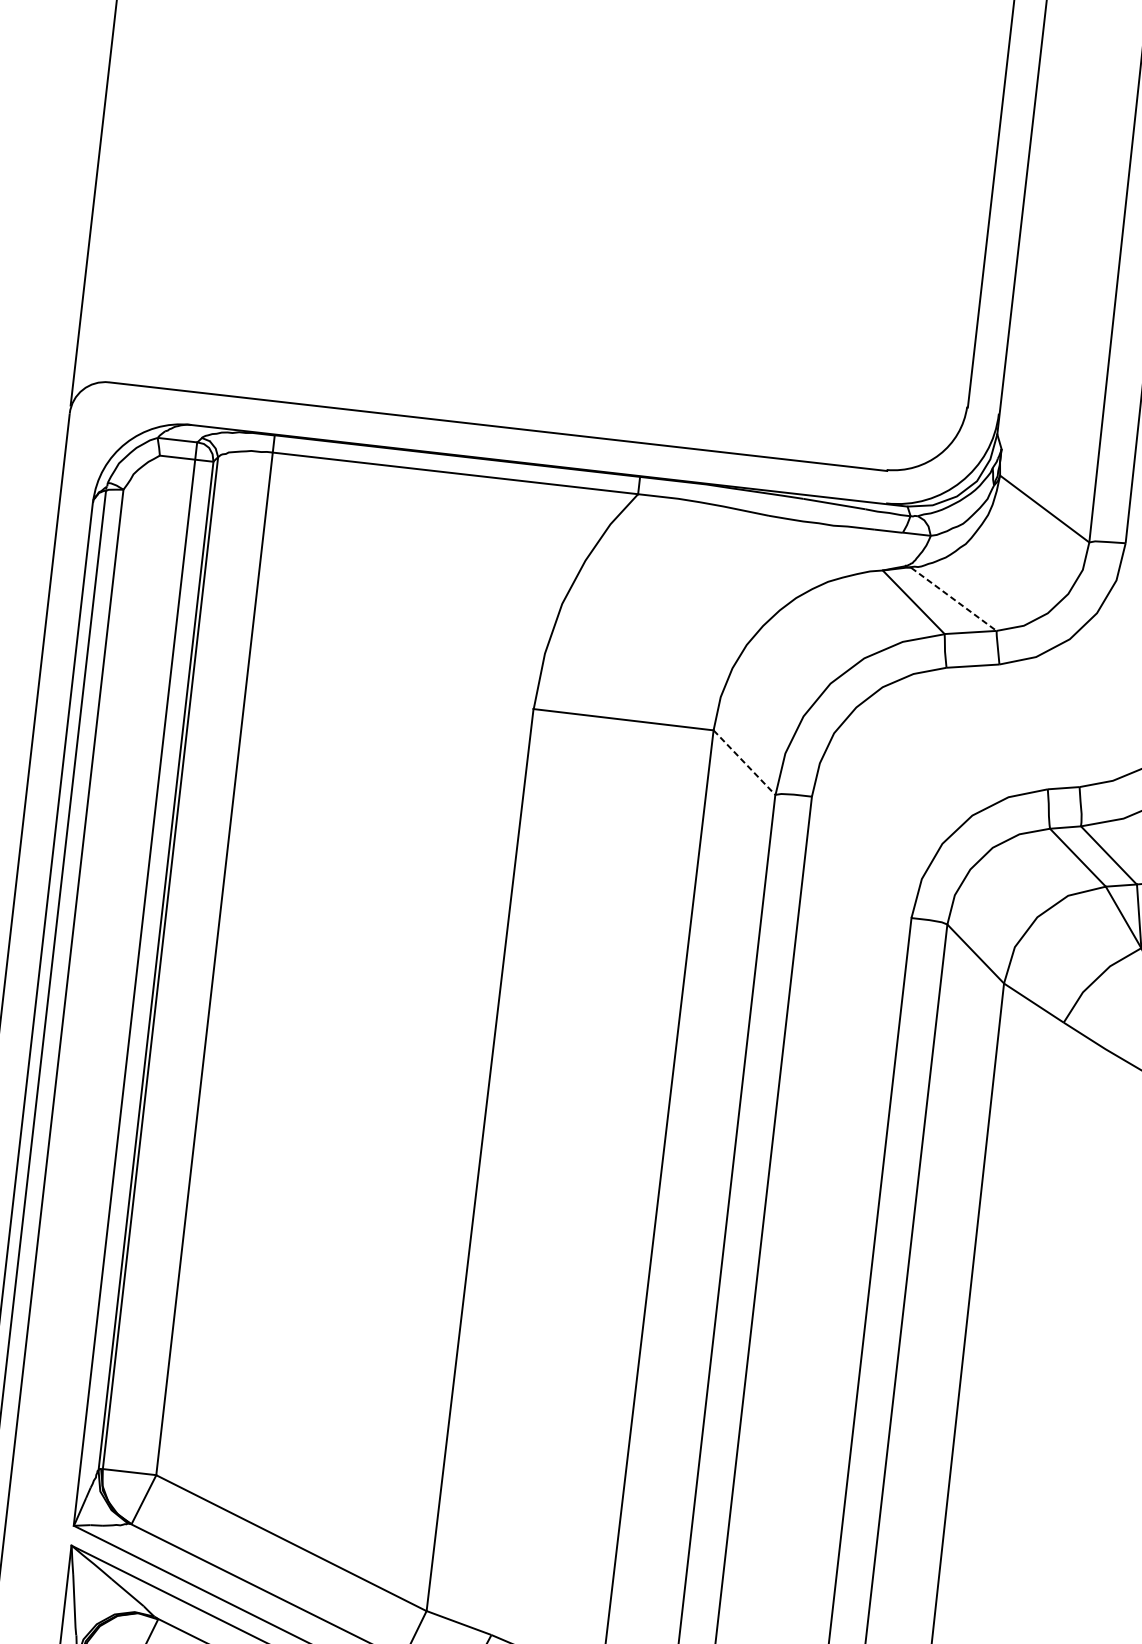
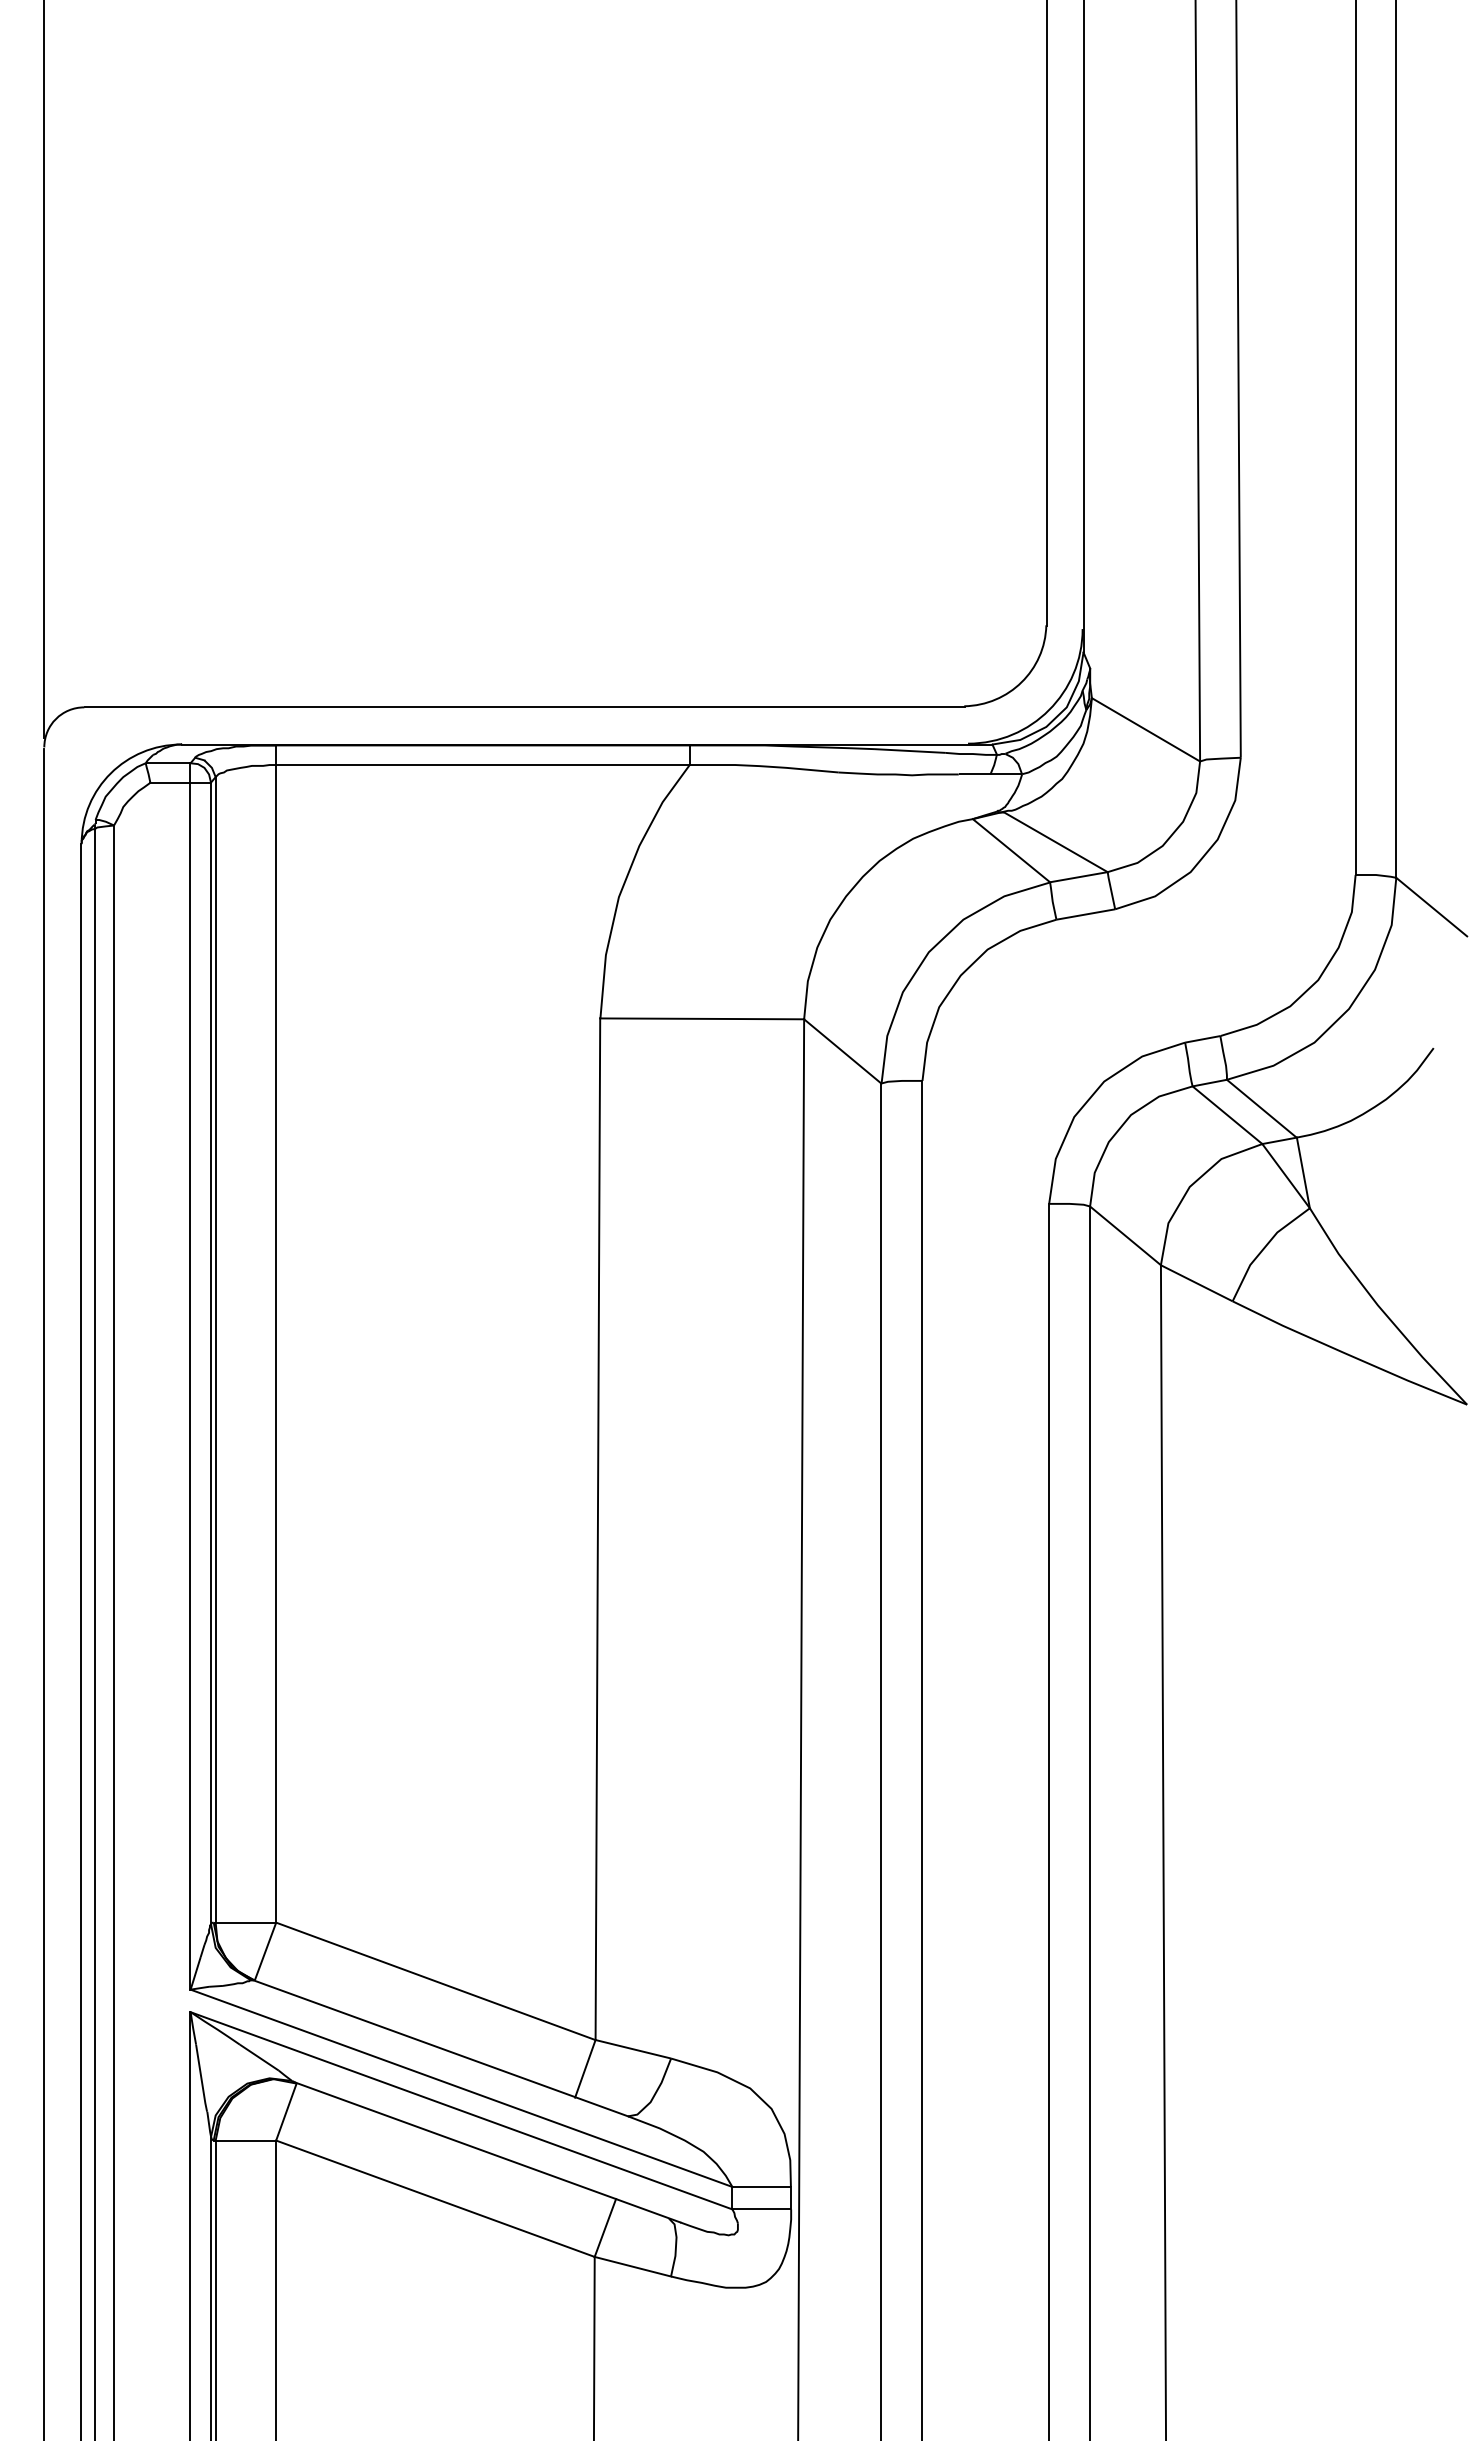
line: (954, 599) -> (1056, 842), dashed -> solid
line: (745, 762) -> (843, 1051), dashed -> solid

